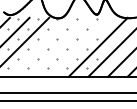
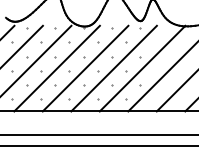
line: (38, 46) -> (55, 67), added
line: (58, 46) -> (84, 67), added
line: (78, 46) -> (114, 67), added

